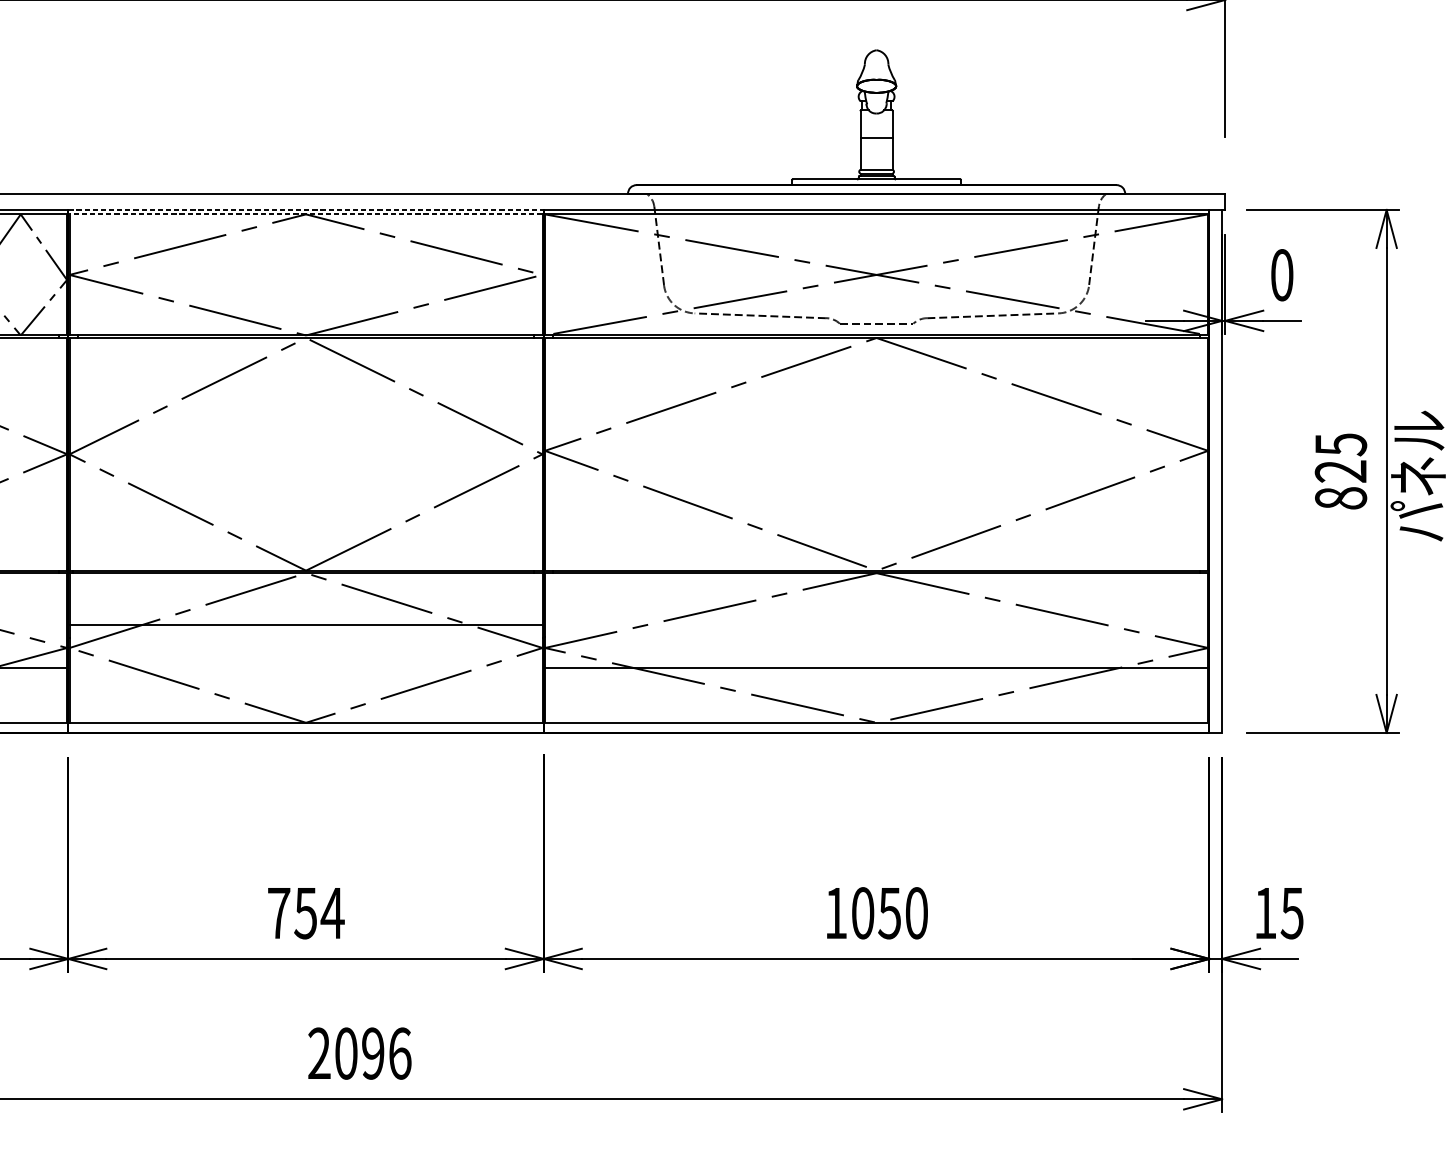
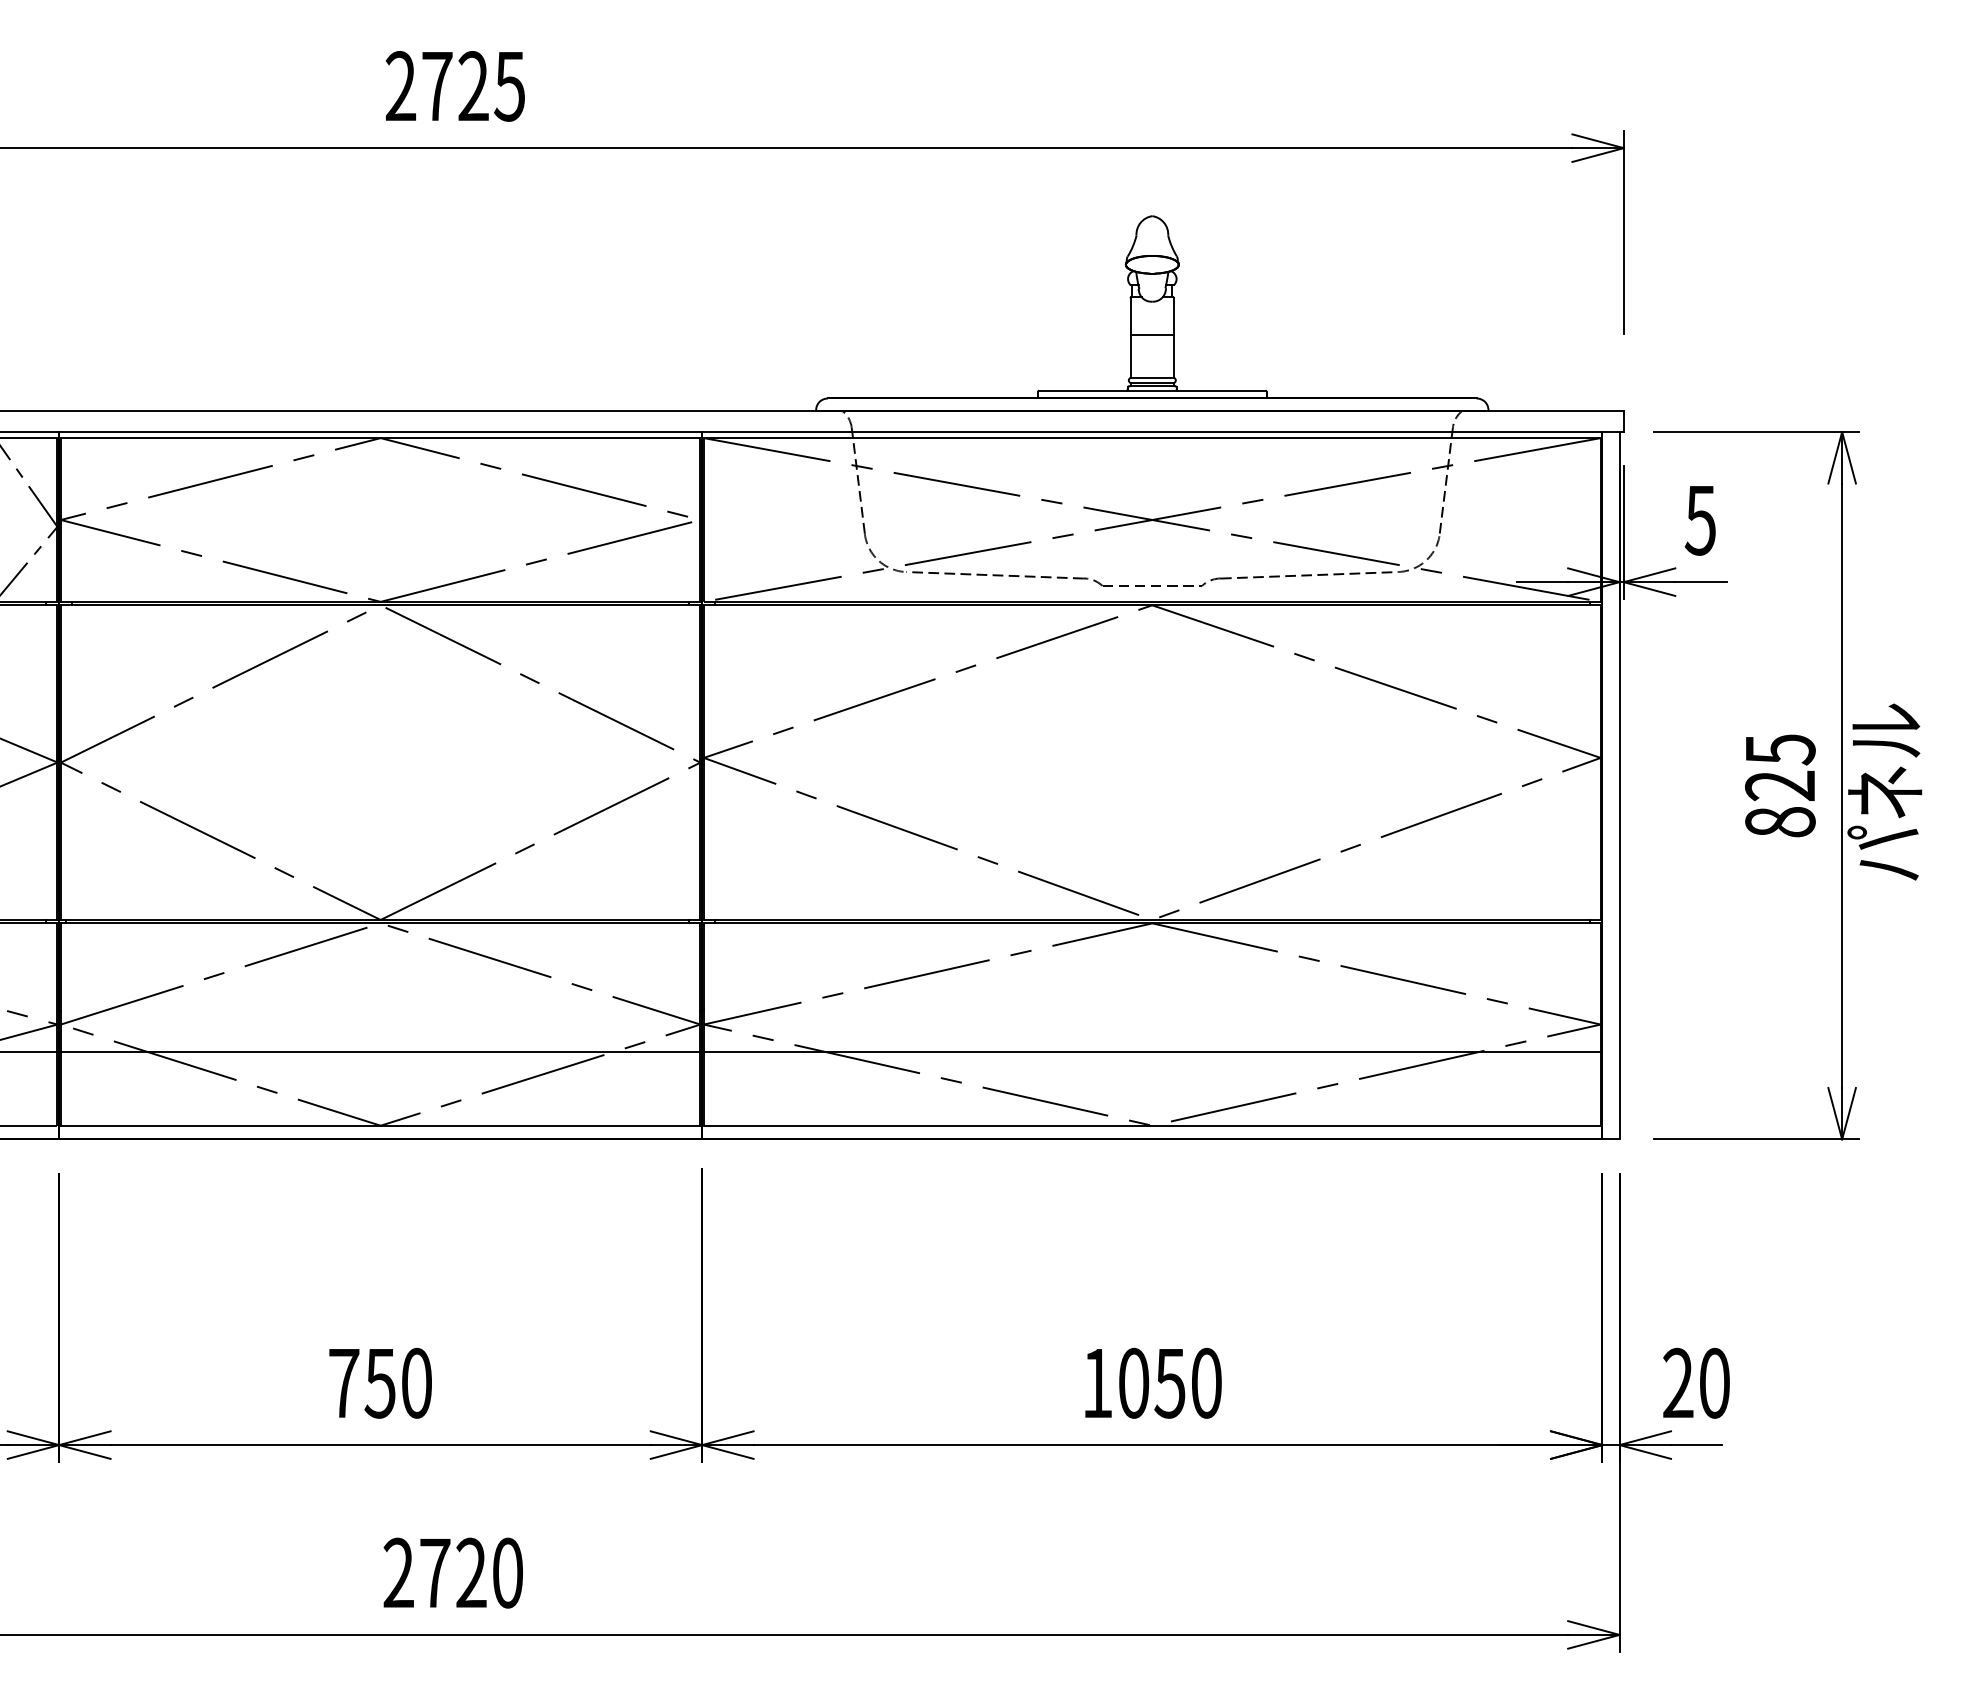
line: (305, 210) -> (380, 432), dashed -> solid
line: (305, 214) -> (380, 438), dashed -> solid
text: (1281, 275) -> (1699, 520), 0 -> 5
line: (305, 625) -> (380, 1052), moved
text: (332, 912) -> (416, 1382), 754 -> 750
text: (1278, 912) -> (1696, 1382), 15 -> 20
text: (373, 1053) -> (471, 1572), 2096 -> 2720

